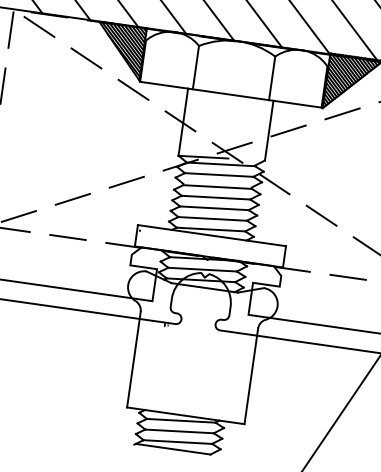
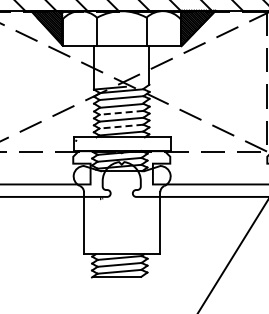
line: (215, 197) -> (121, 112), solid -> dashed
line: (211, 218) -> (120, 126), solid -> dashed

